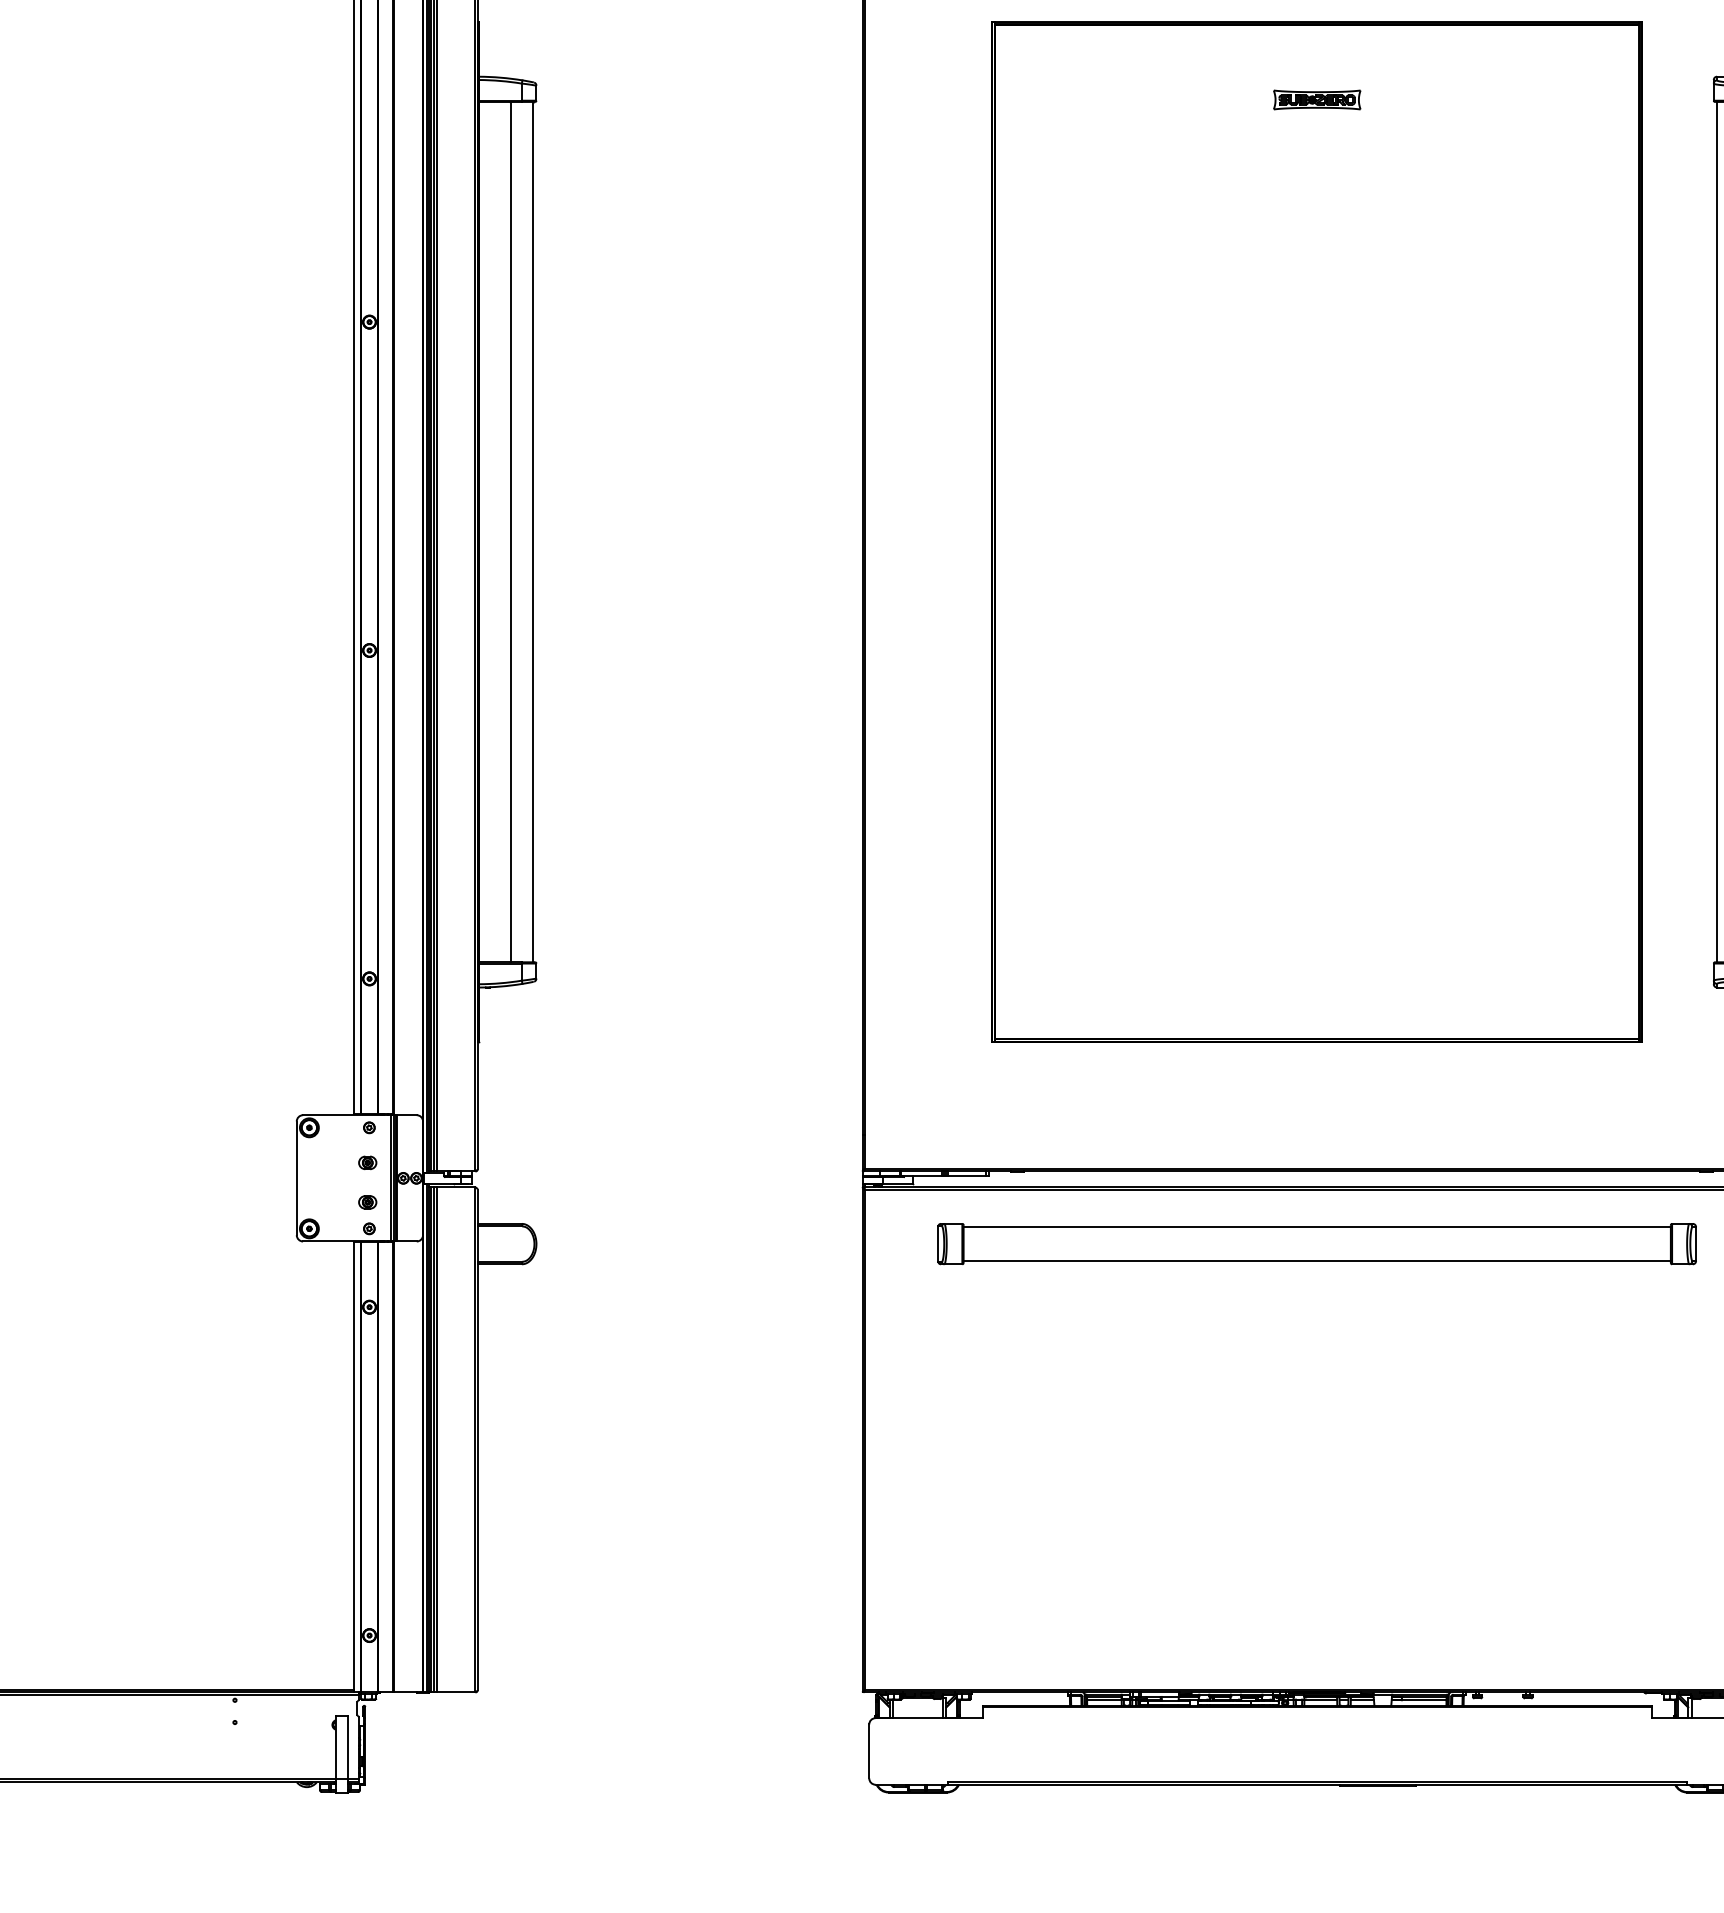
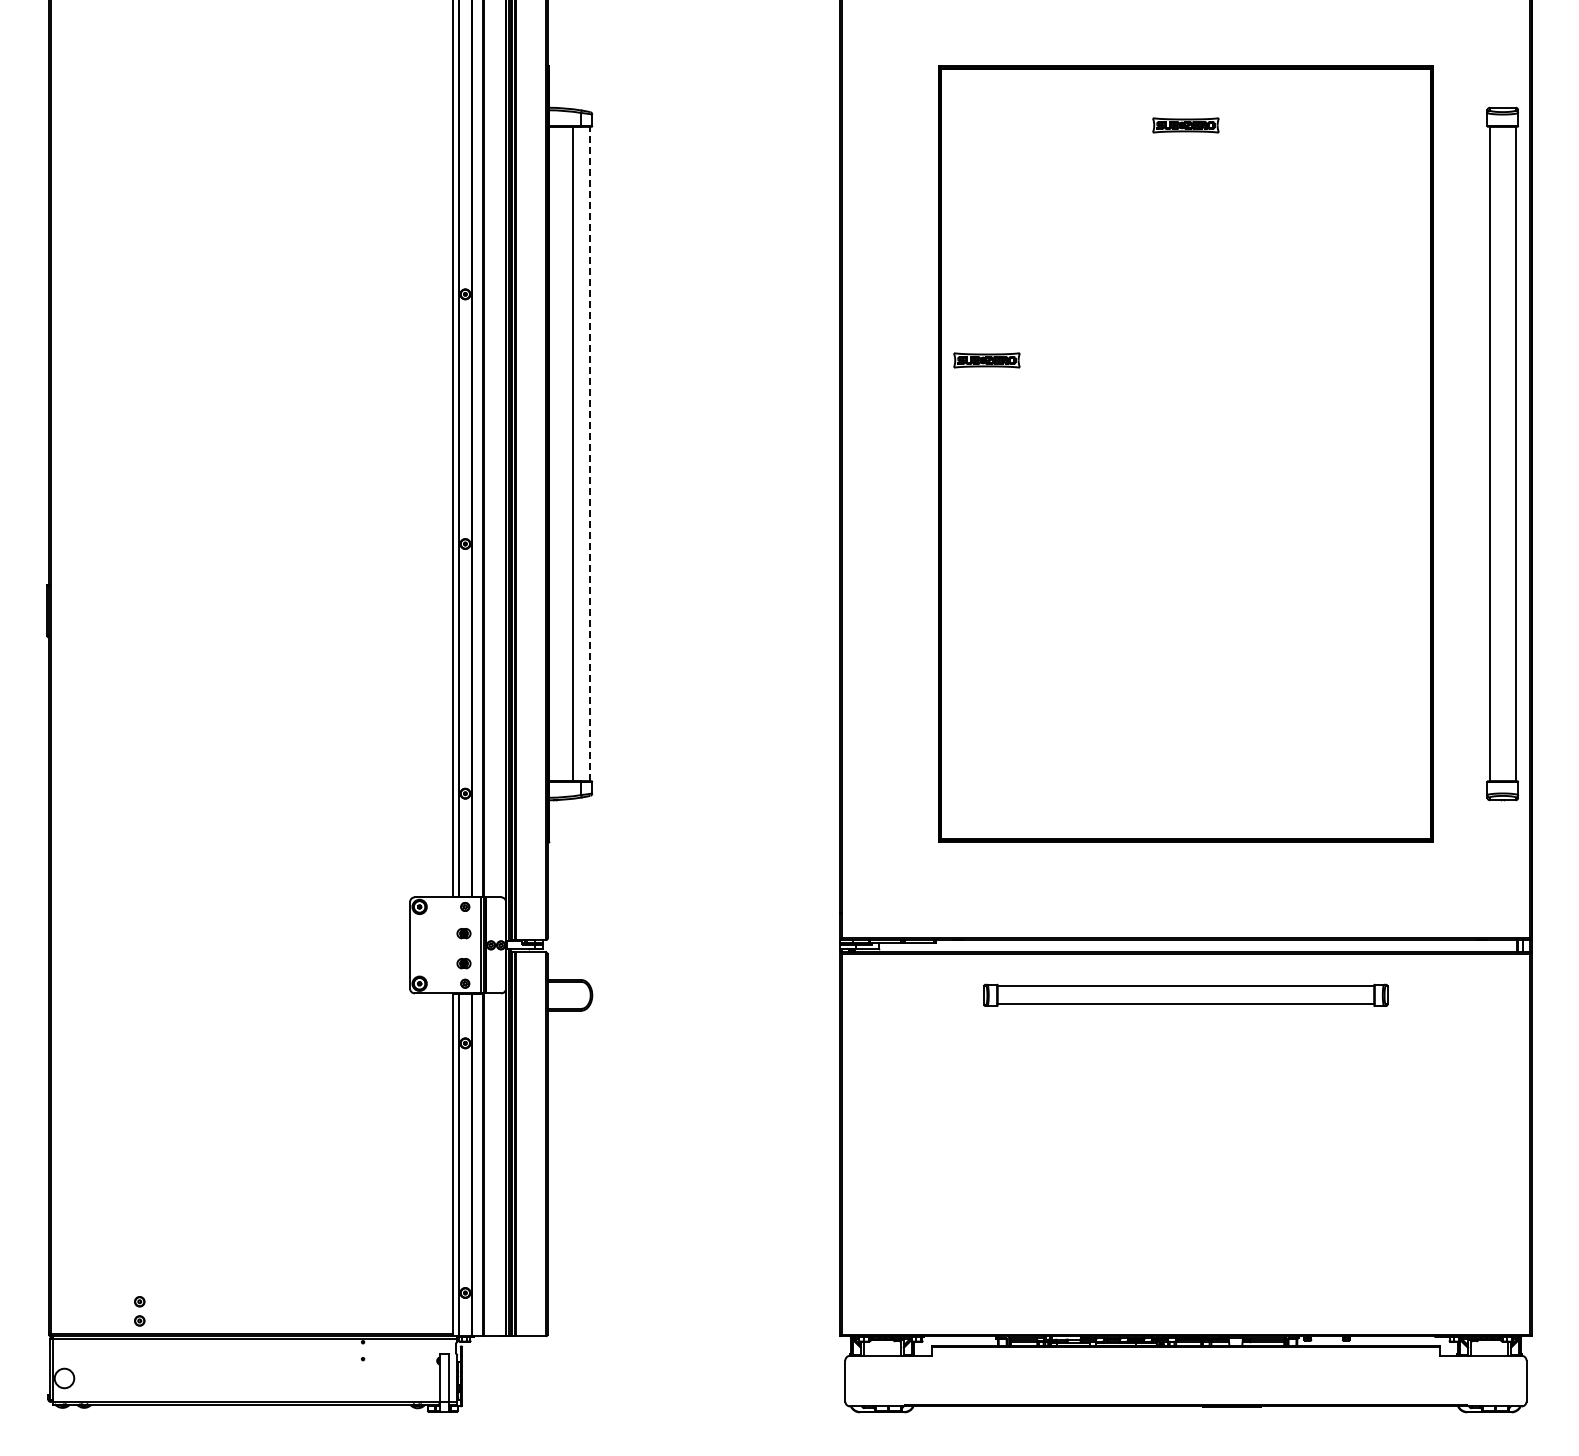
part: (1054, 409) -> (986, 360), added
line: (532, 531) -> (589, 453), solid -> dashed
part: (1316, 1244) -> (1185, 995), size x0.7

